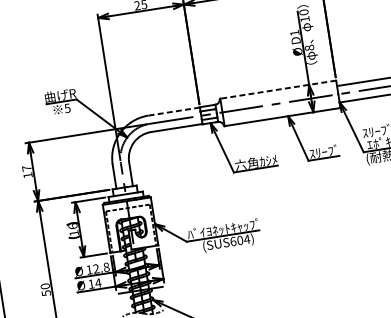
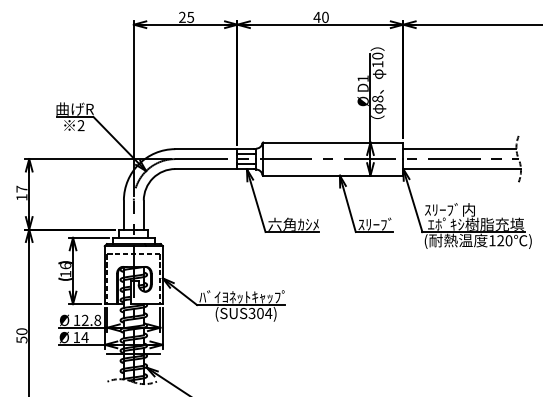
line: (277, 89) -> (332, 142), dashed -> solid
text: (67, 108) -> (80, 125), 5 -> 2
line: (173, 111) -> (205, 149), dashed -> solid
text: (232, 241) -> (251, 313), (SUS604) -> (SUS304)

